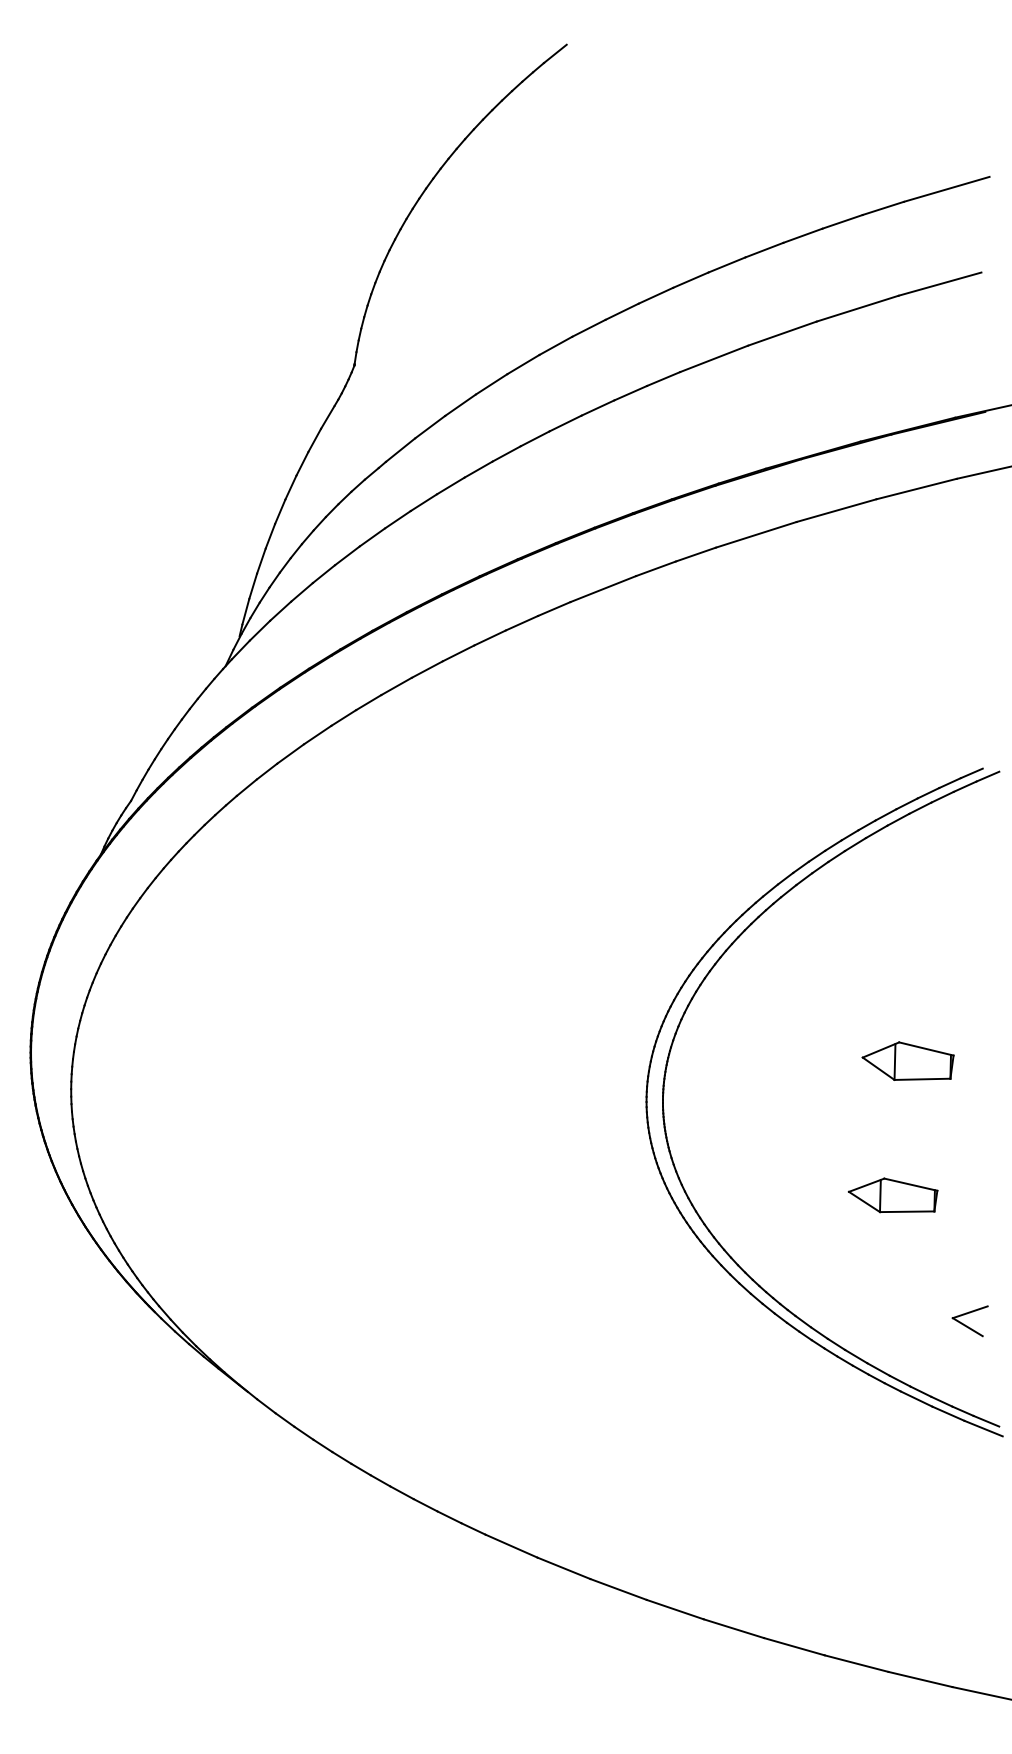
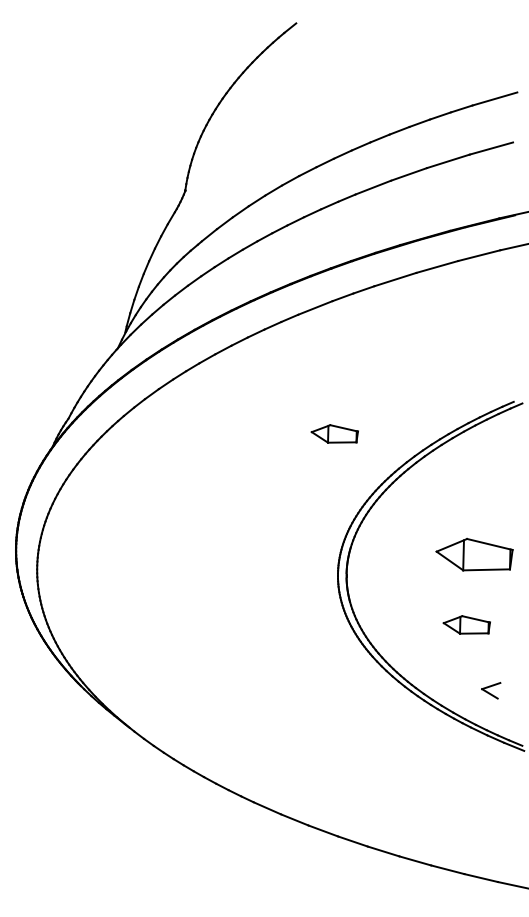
part: (639, 829) -> (334, 433), added
part: (907, 1060) -> (474, 554), size x1.6
part: (970, 1320) -> (491, 690), moved

